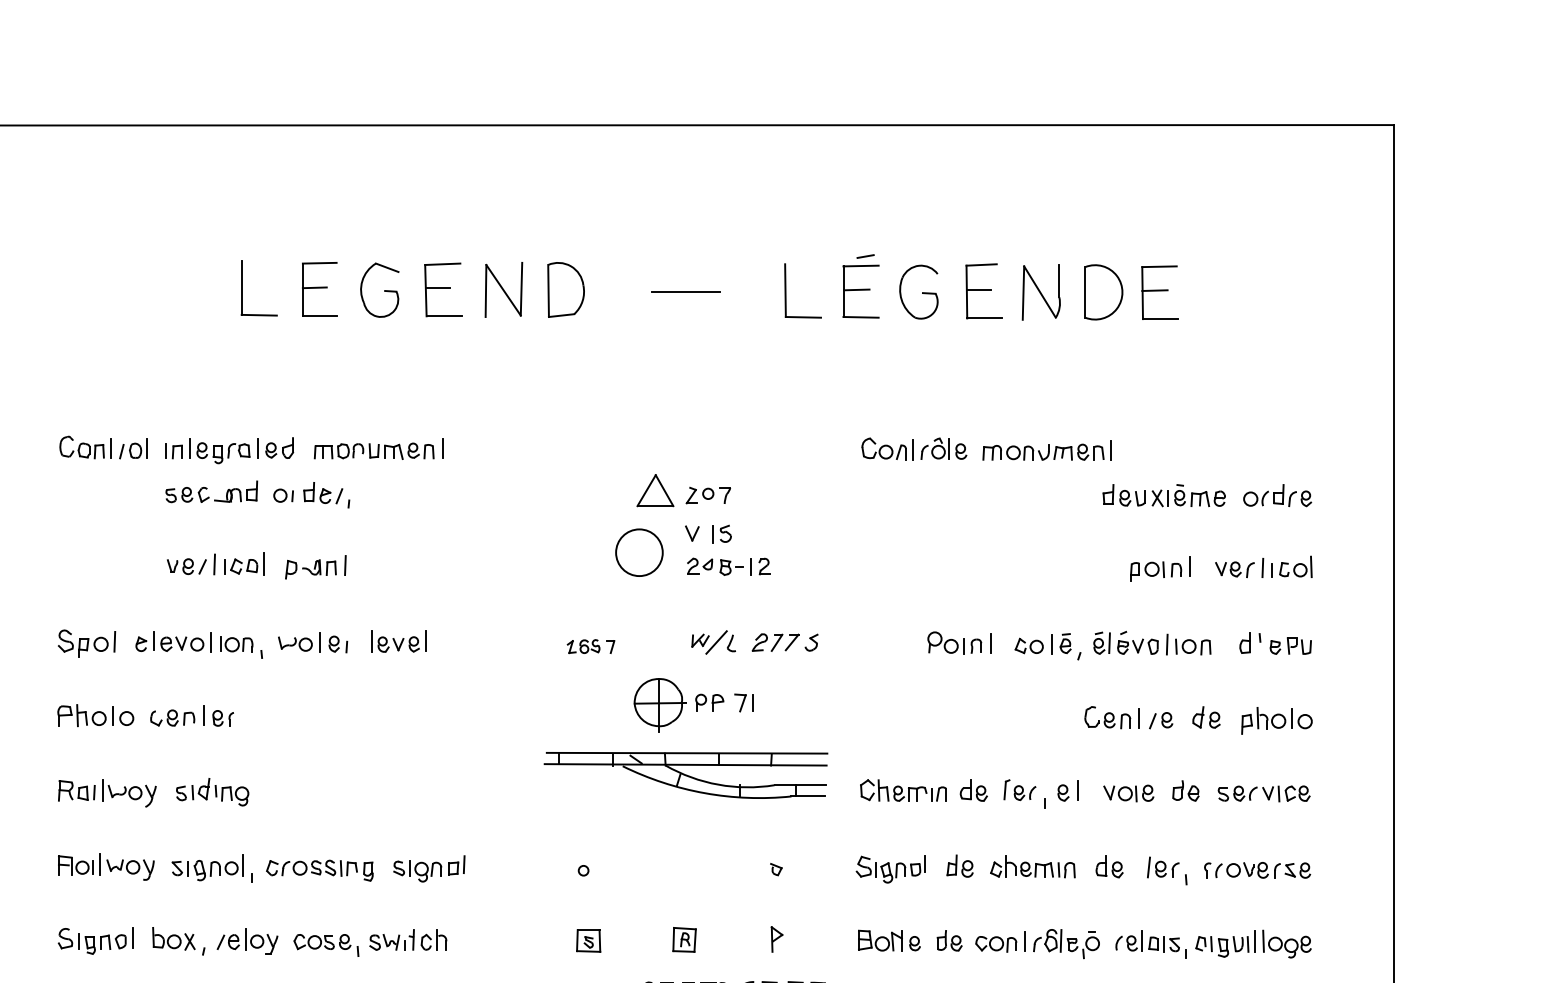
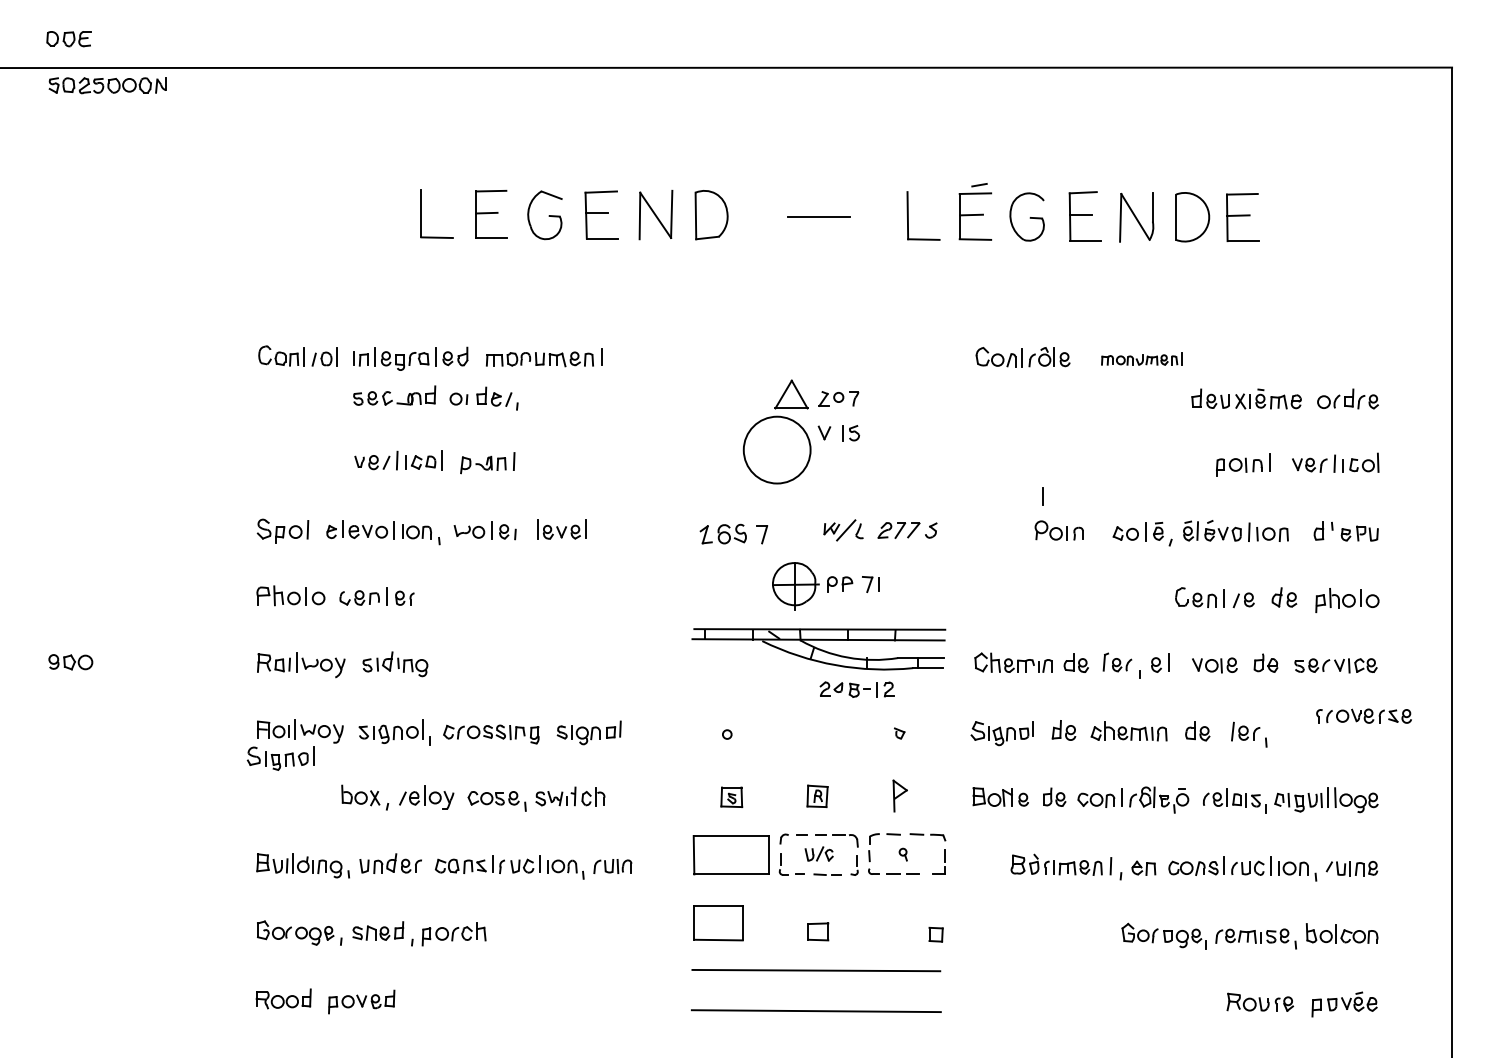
part: (1046, 451) -> (1141, 359), size x0.7
circle: (639, 553) -> (777, 450), size x1.6
part: (728, 566) -> (856, 689), moved
line: (990, 643) -> (1042, 496), moved
part: (590, 645) -> (733, 533), size x1.6
part: (1256, 869) -> (1363, 715), moved
part: (777, 938) -> (900, 795), size x1.4
part: (95, 941) -> (280, 758), moved

